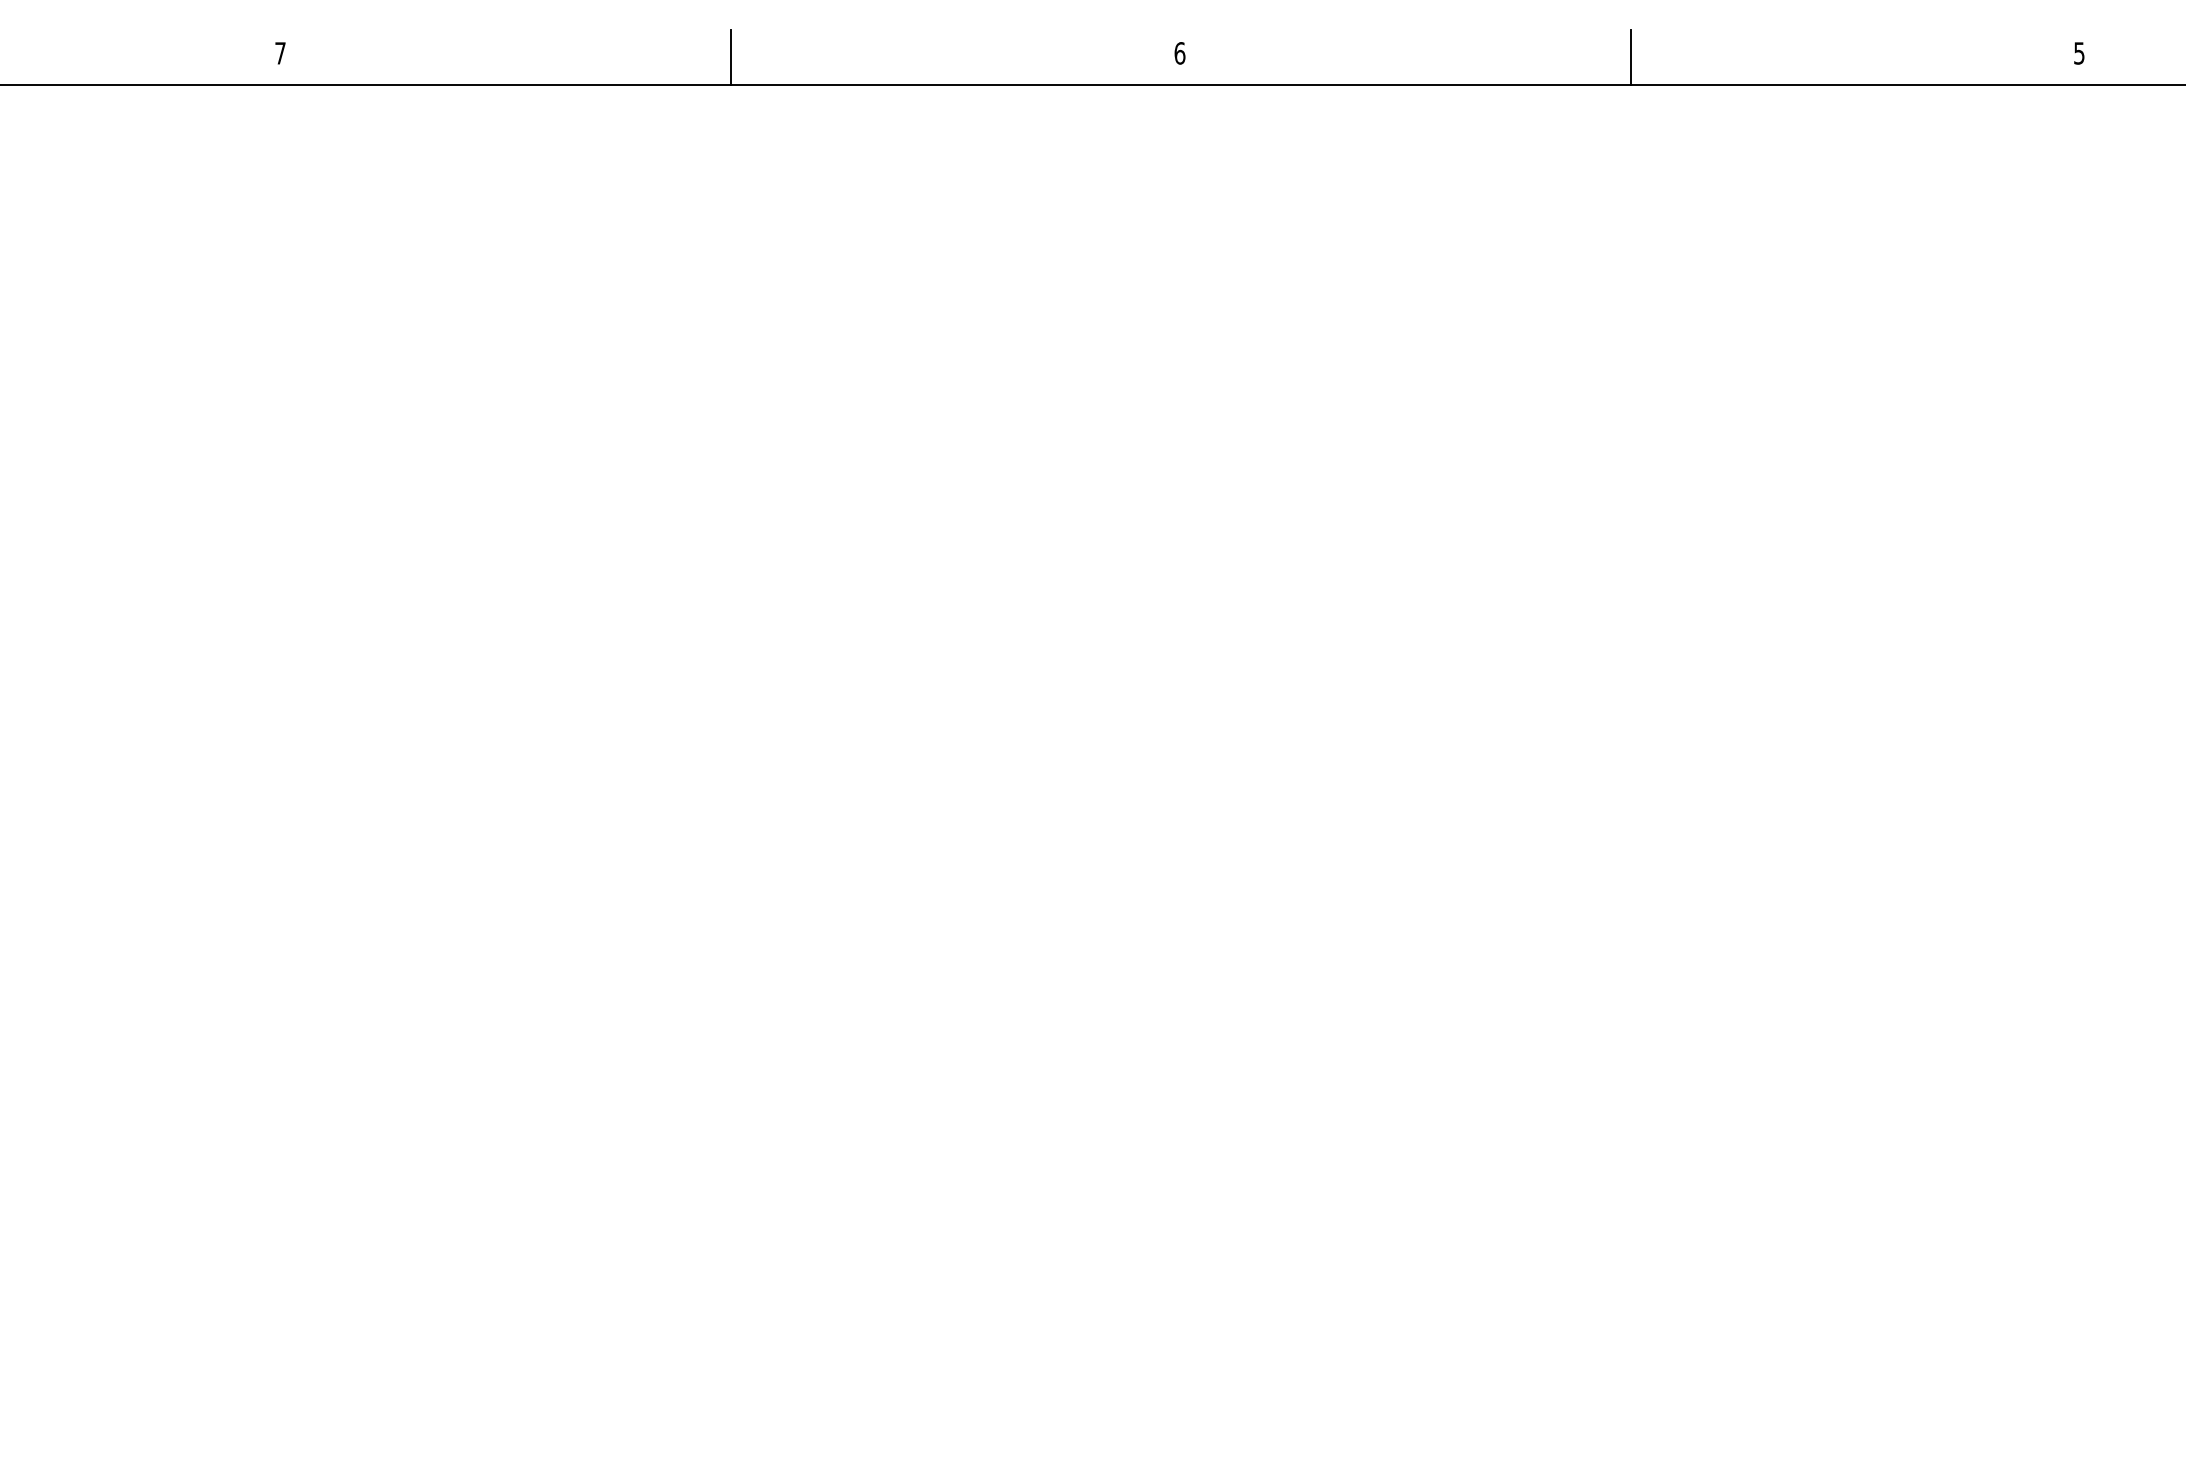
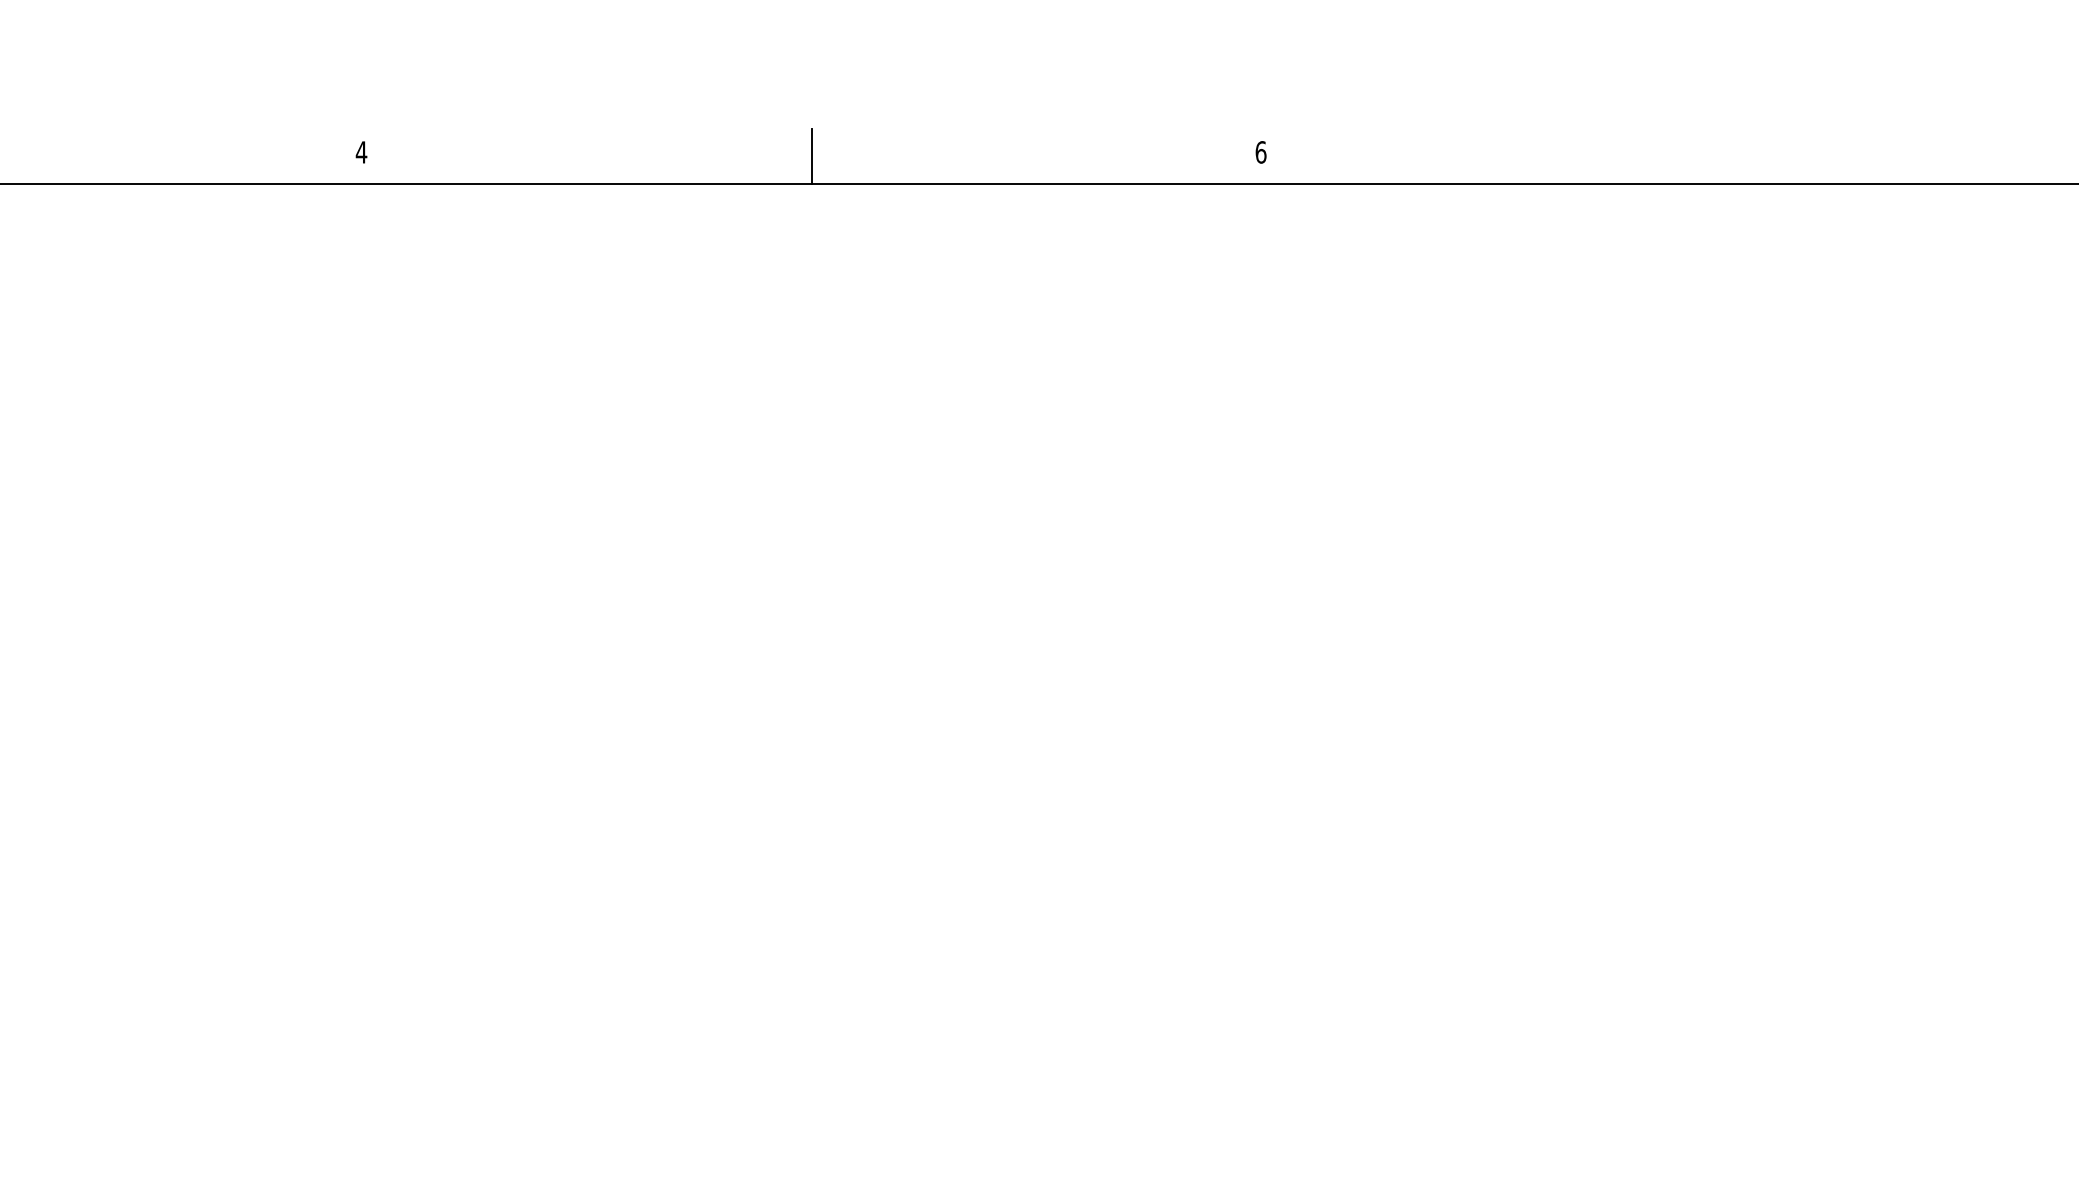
text: (280, 53) -> (361, 152), 7 -> 4
line: (1631, 56) -> (1712, 155), removed

